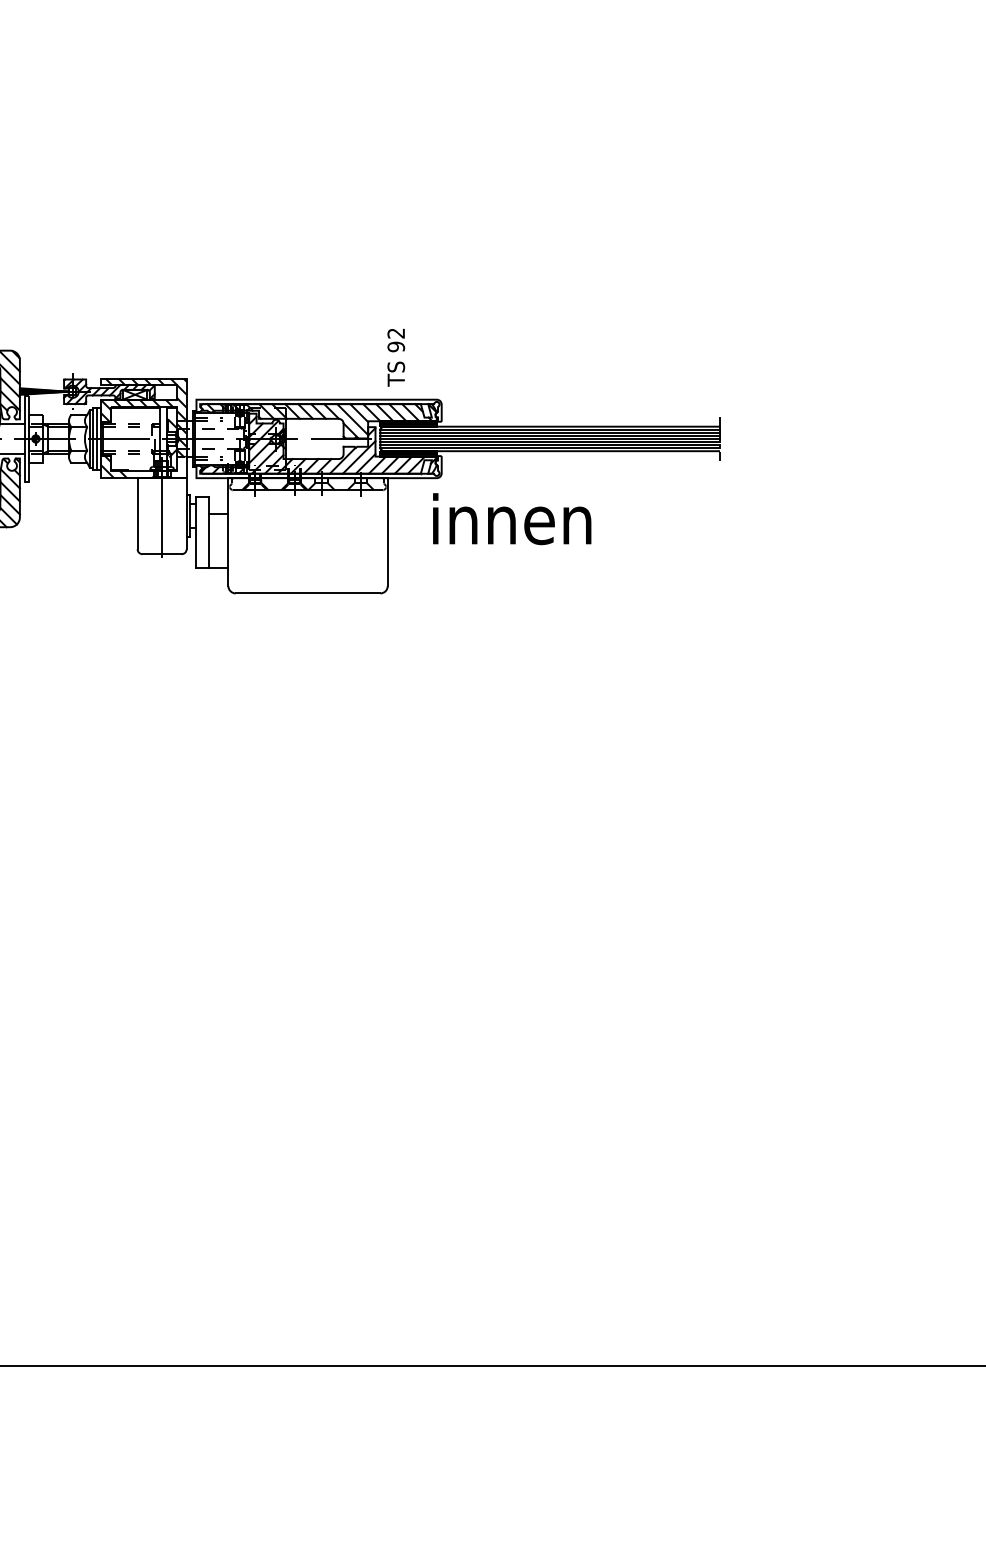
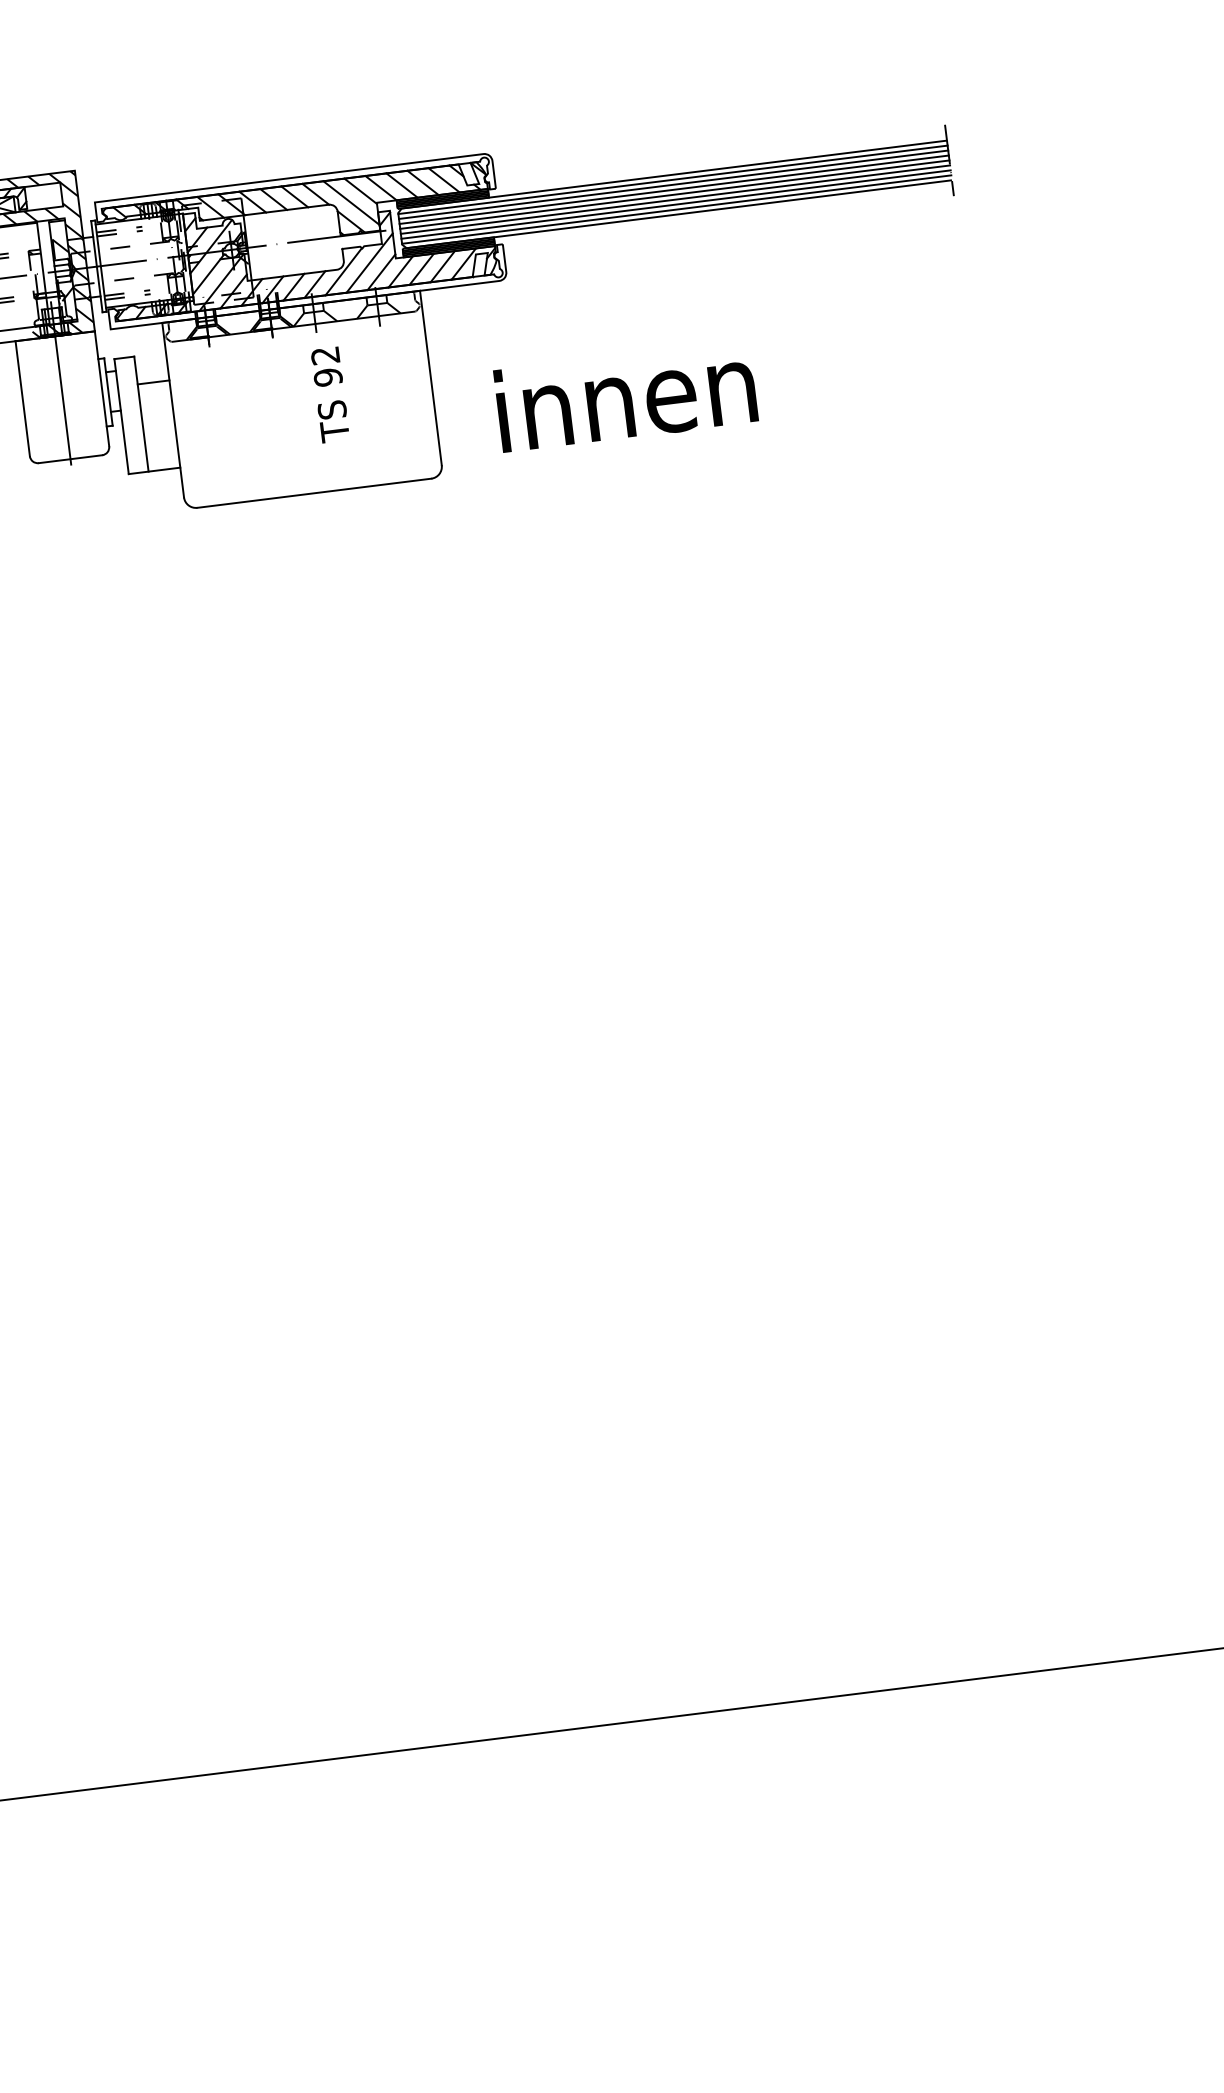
text: (396, 357) -> (330, 394), moved
hatch: (167, 467) -> (61, 317), added
text: (512, 519) -> (626, 397), moved

